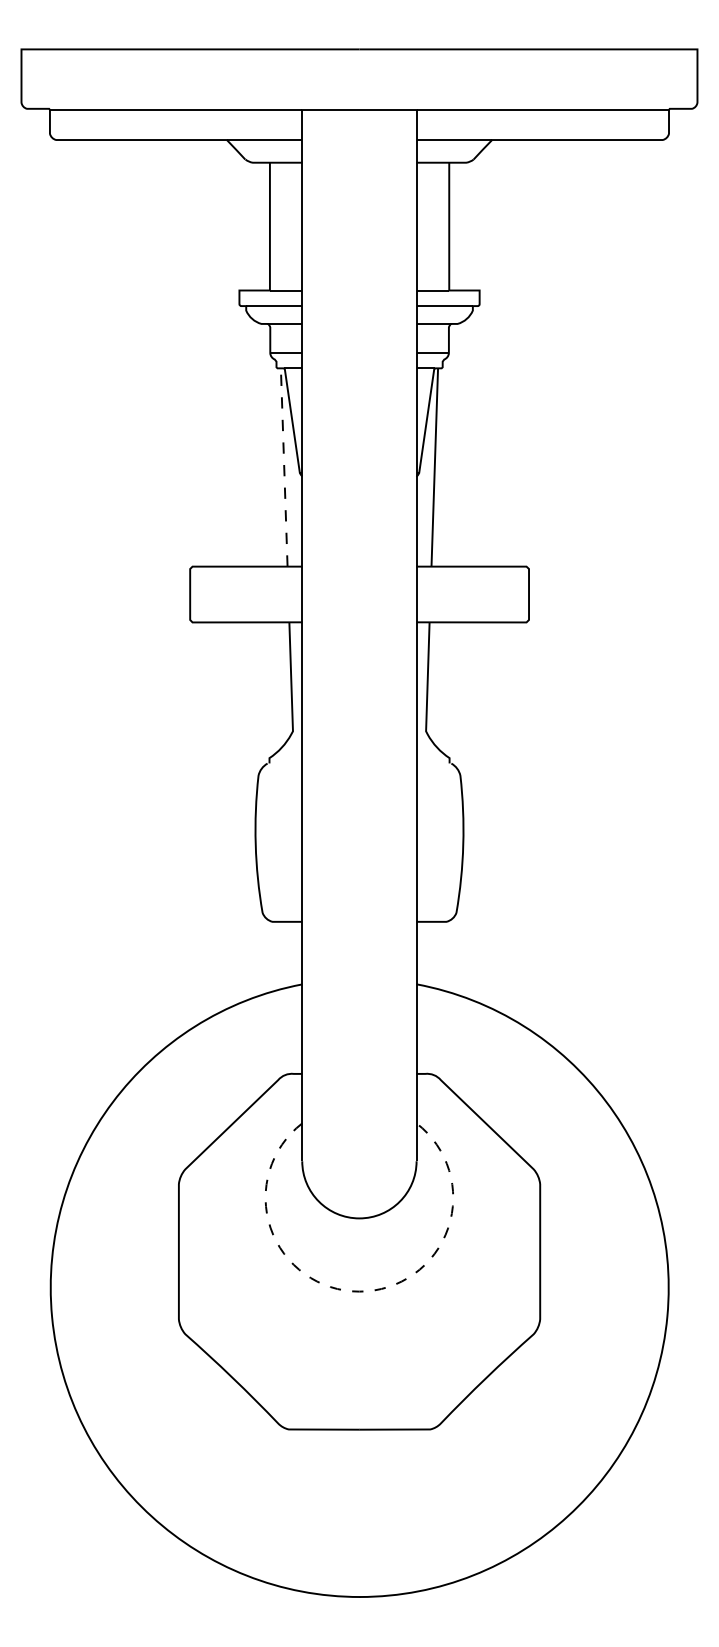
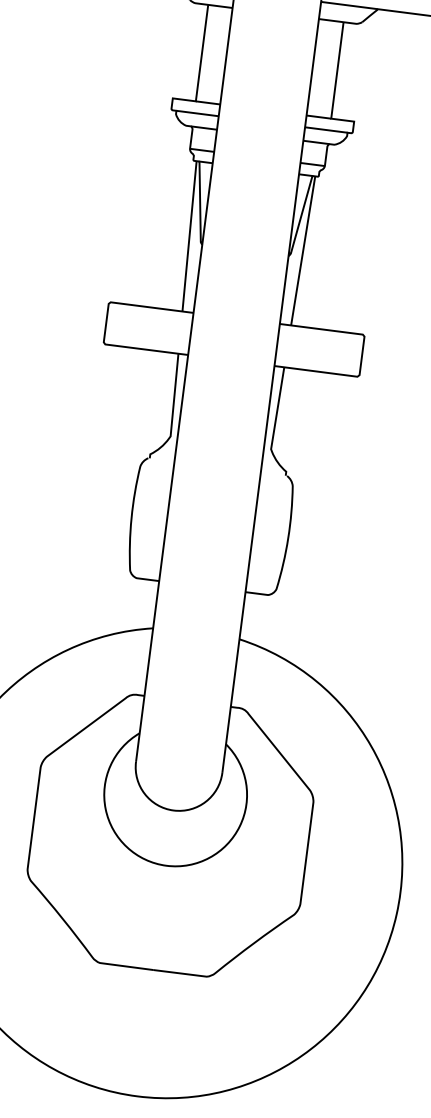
line: (284, 466) -> (189, 235), dashed -> solid
line: (359, 1291) -> (166, 865), dashed -> solid

